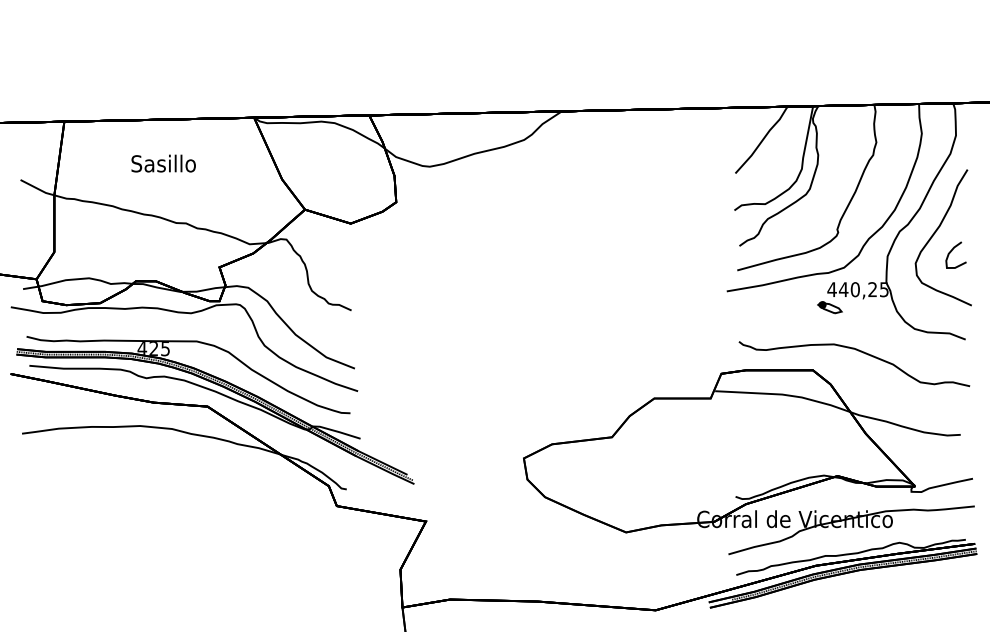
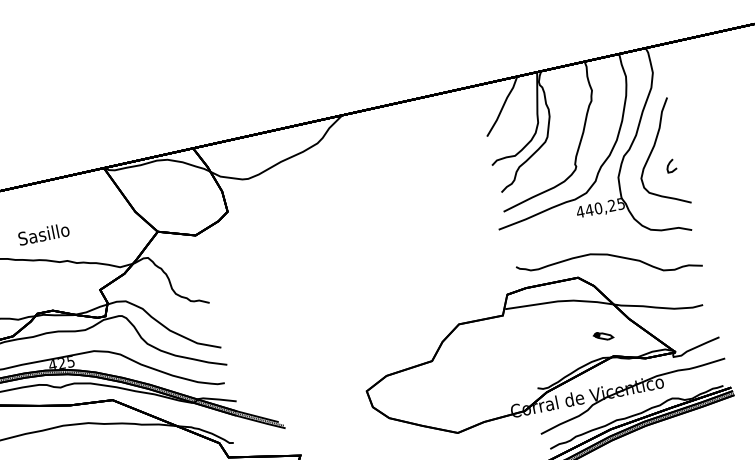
text: (163, 163) -> (43, 234), moved
part: (955, 254) -> (670, 165), size x0.6
part: (829, 307) -> (603, 336), moved

